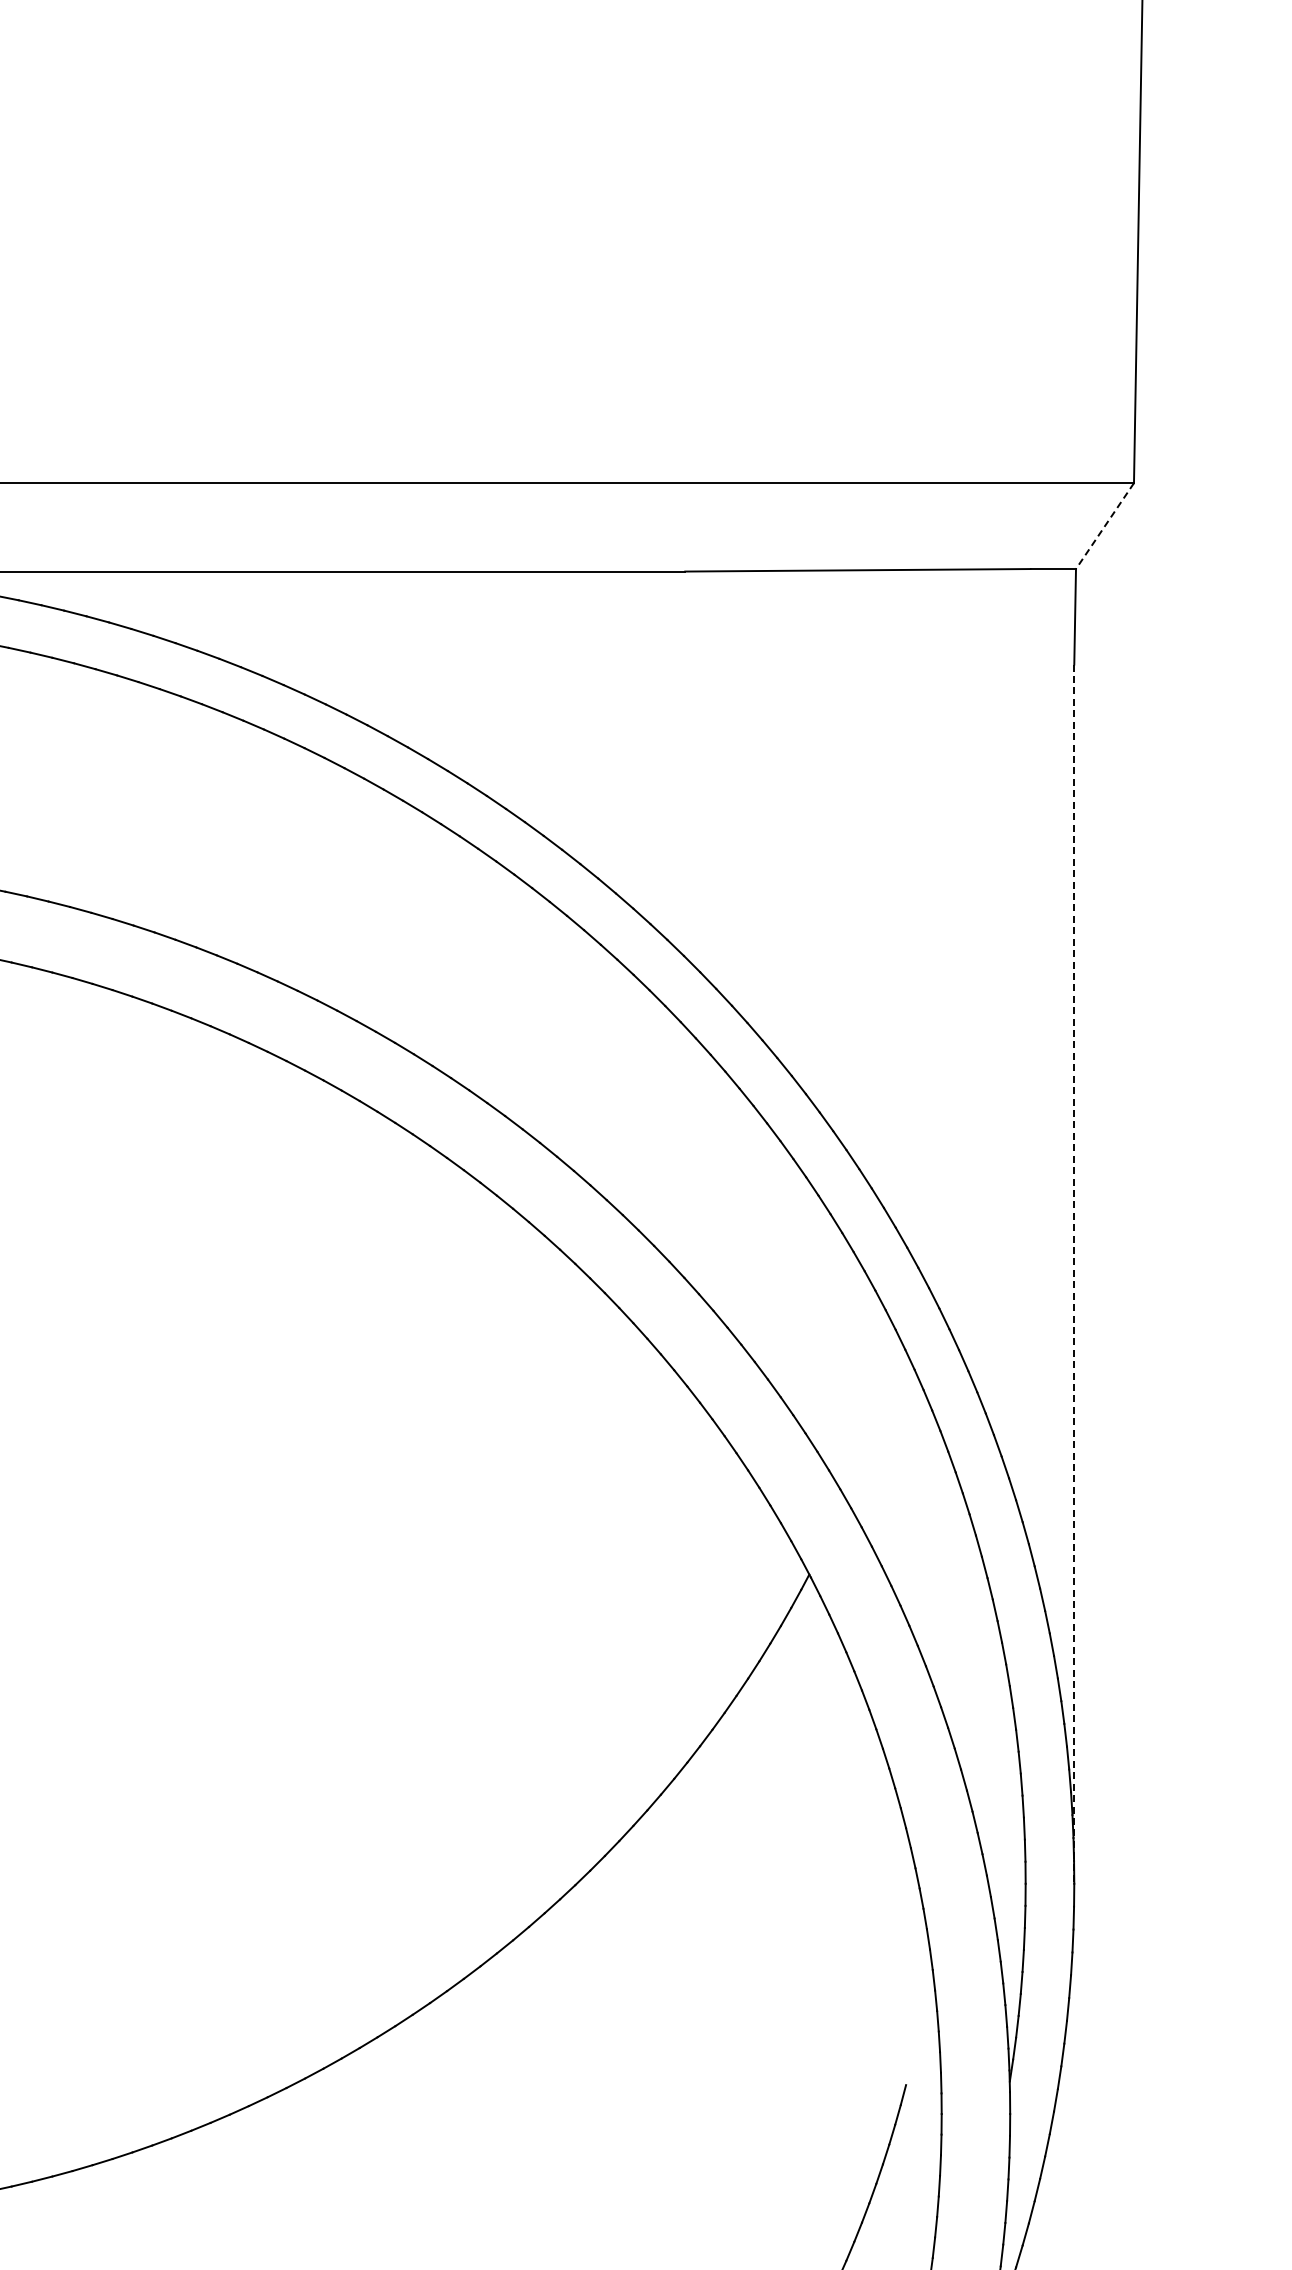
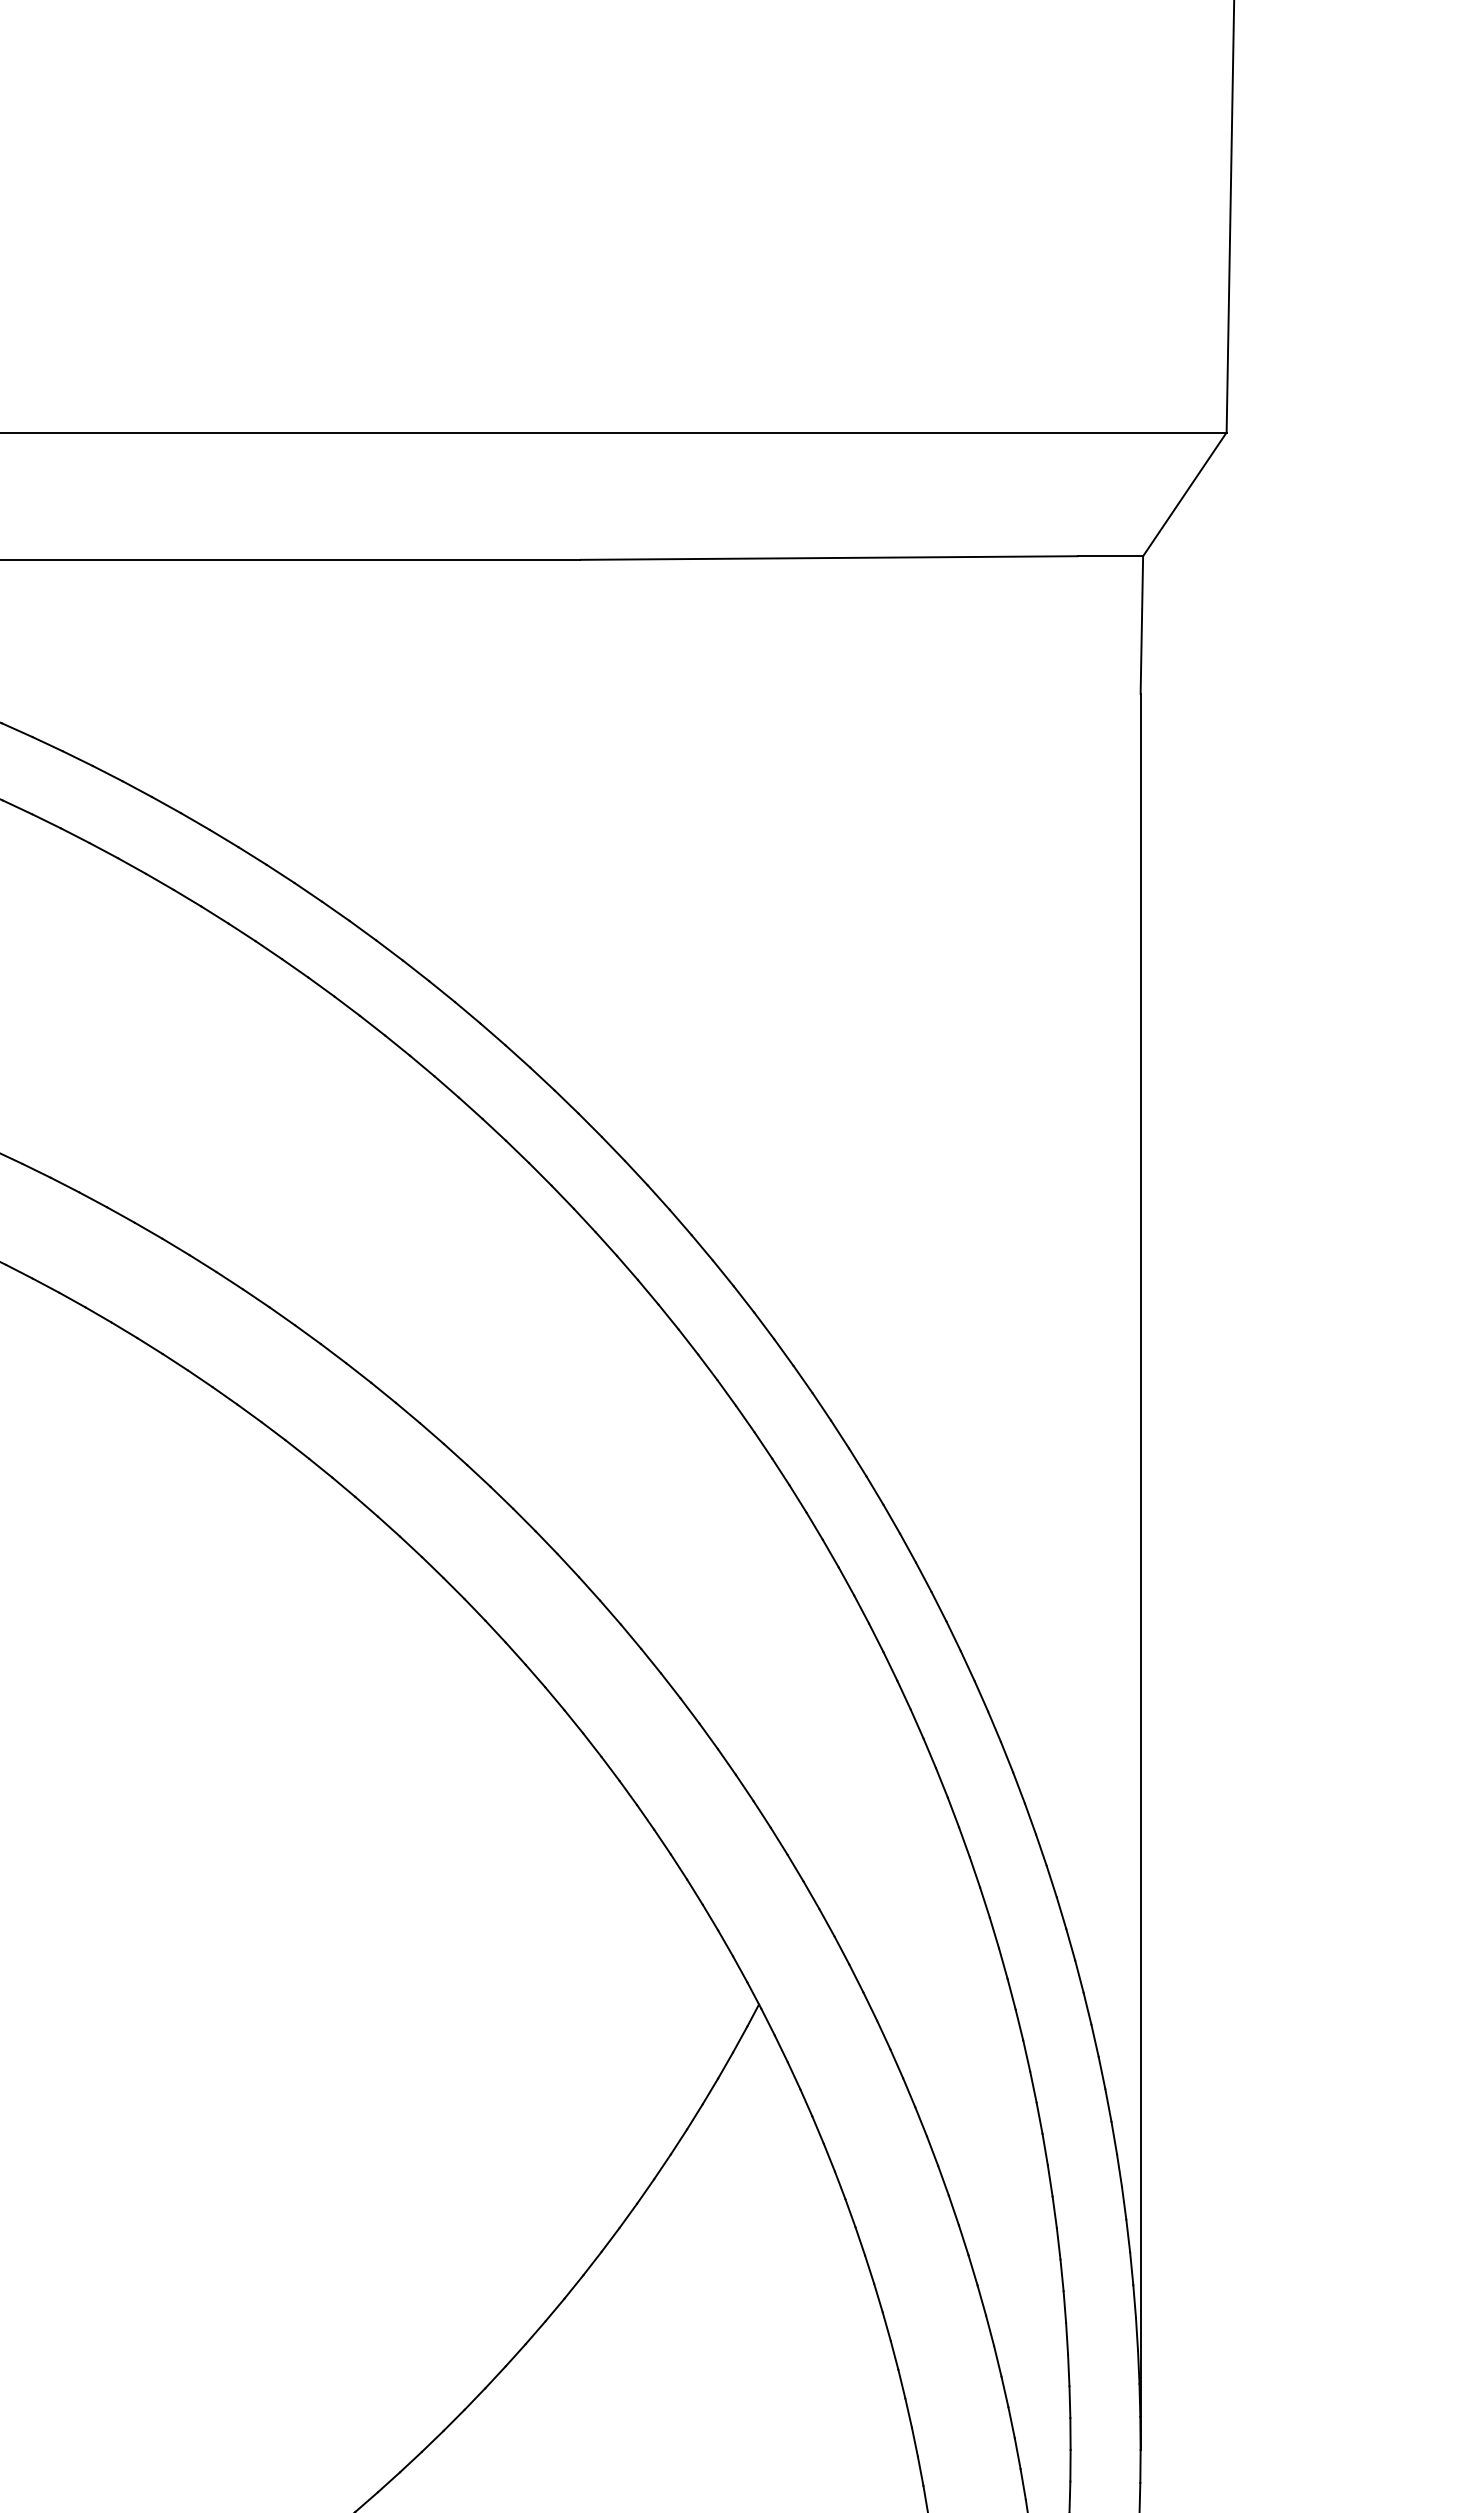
line: (1104, 526) -> (1184, 494), dashed -> solid
line: (1074, 1274) -> (1140, 1572), dashed -> solid

